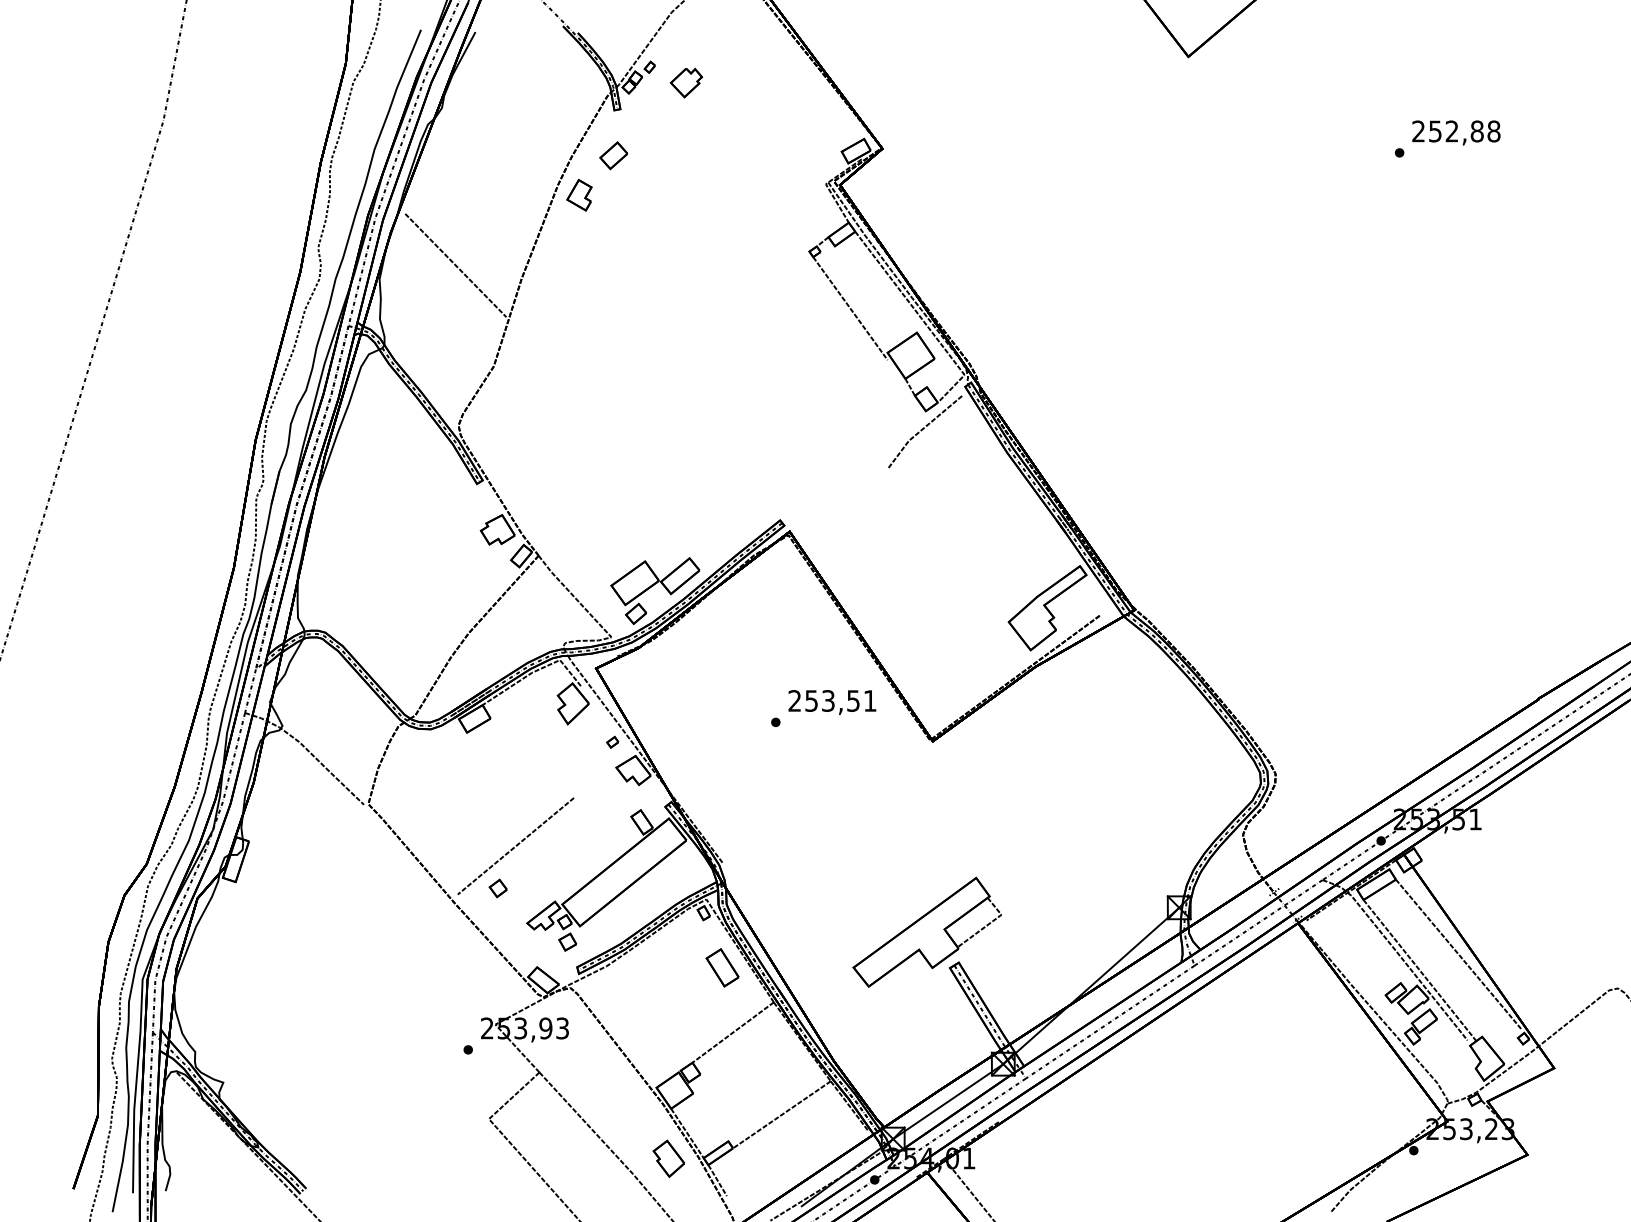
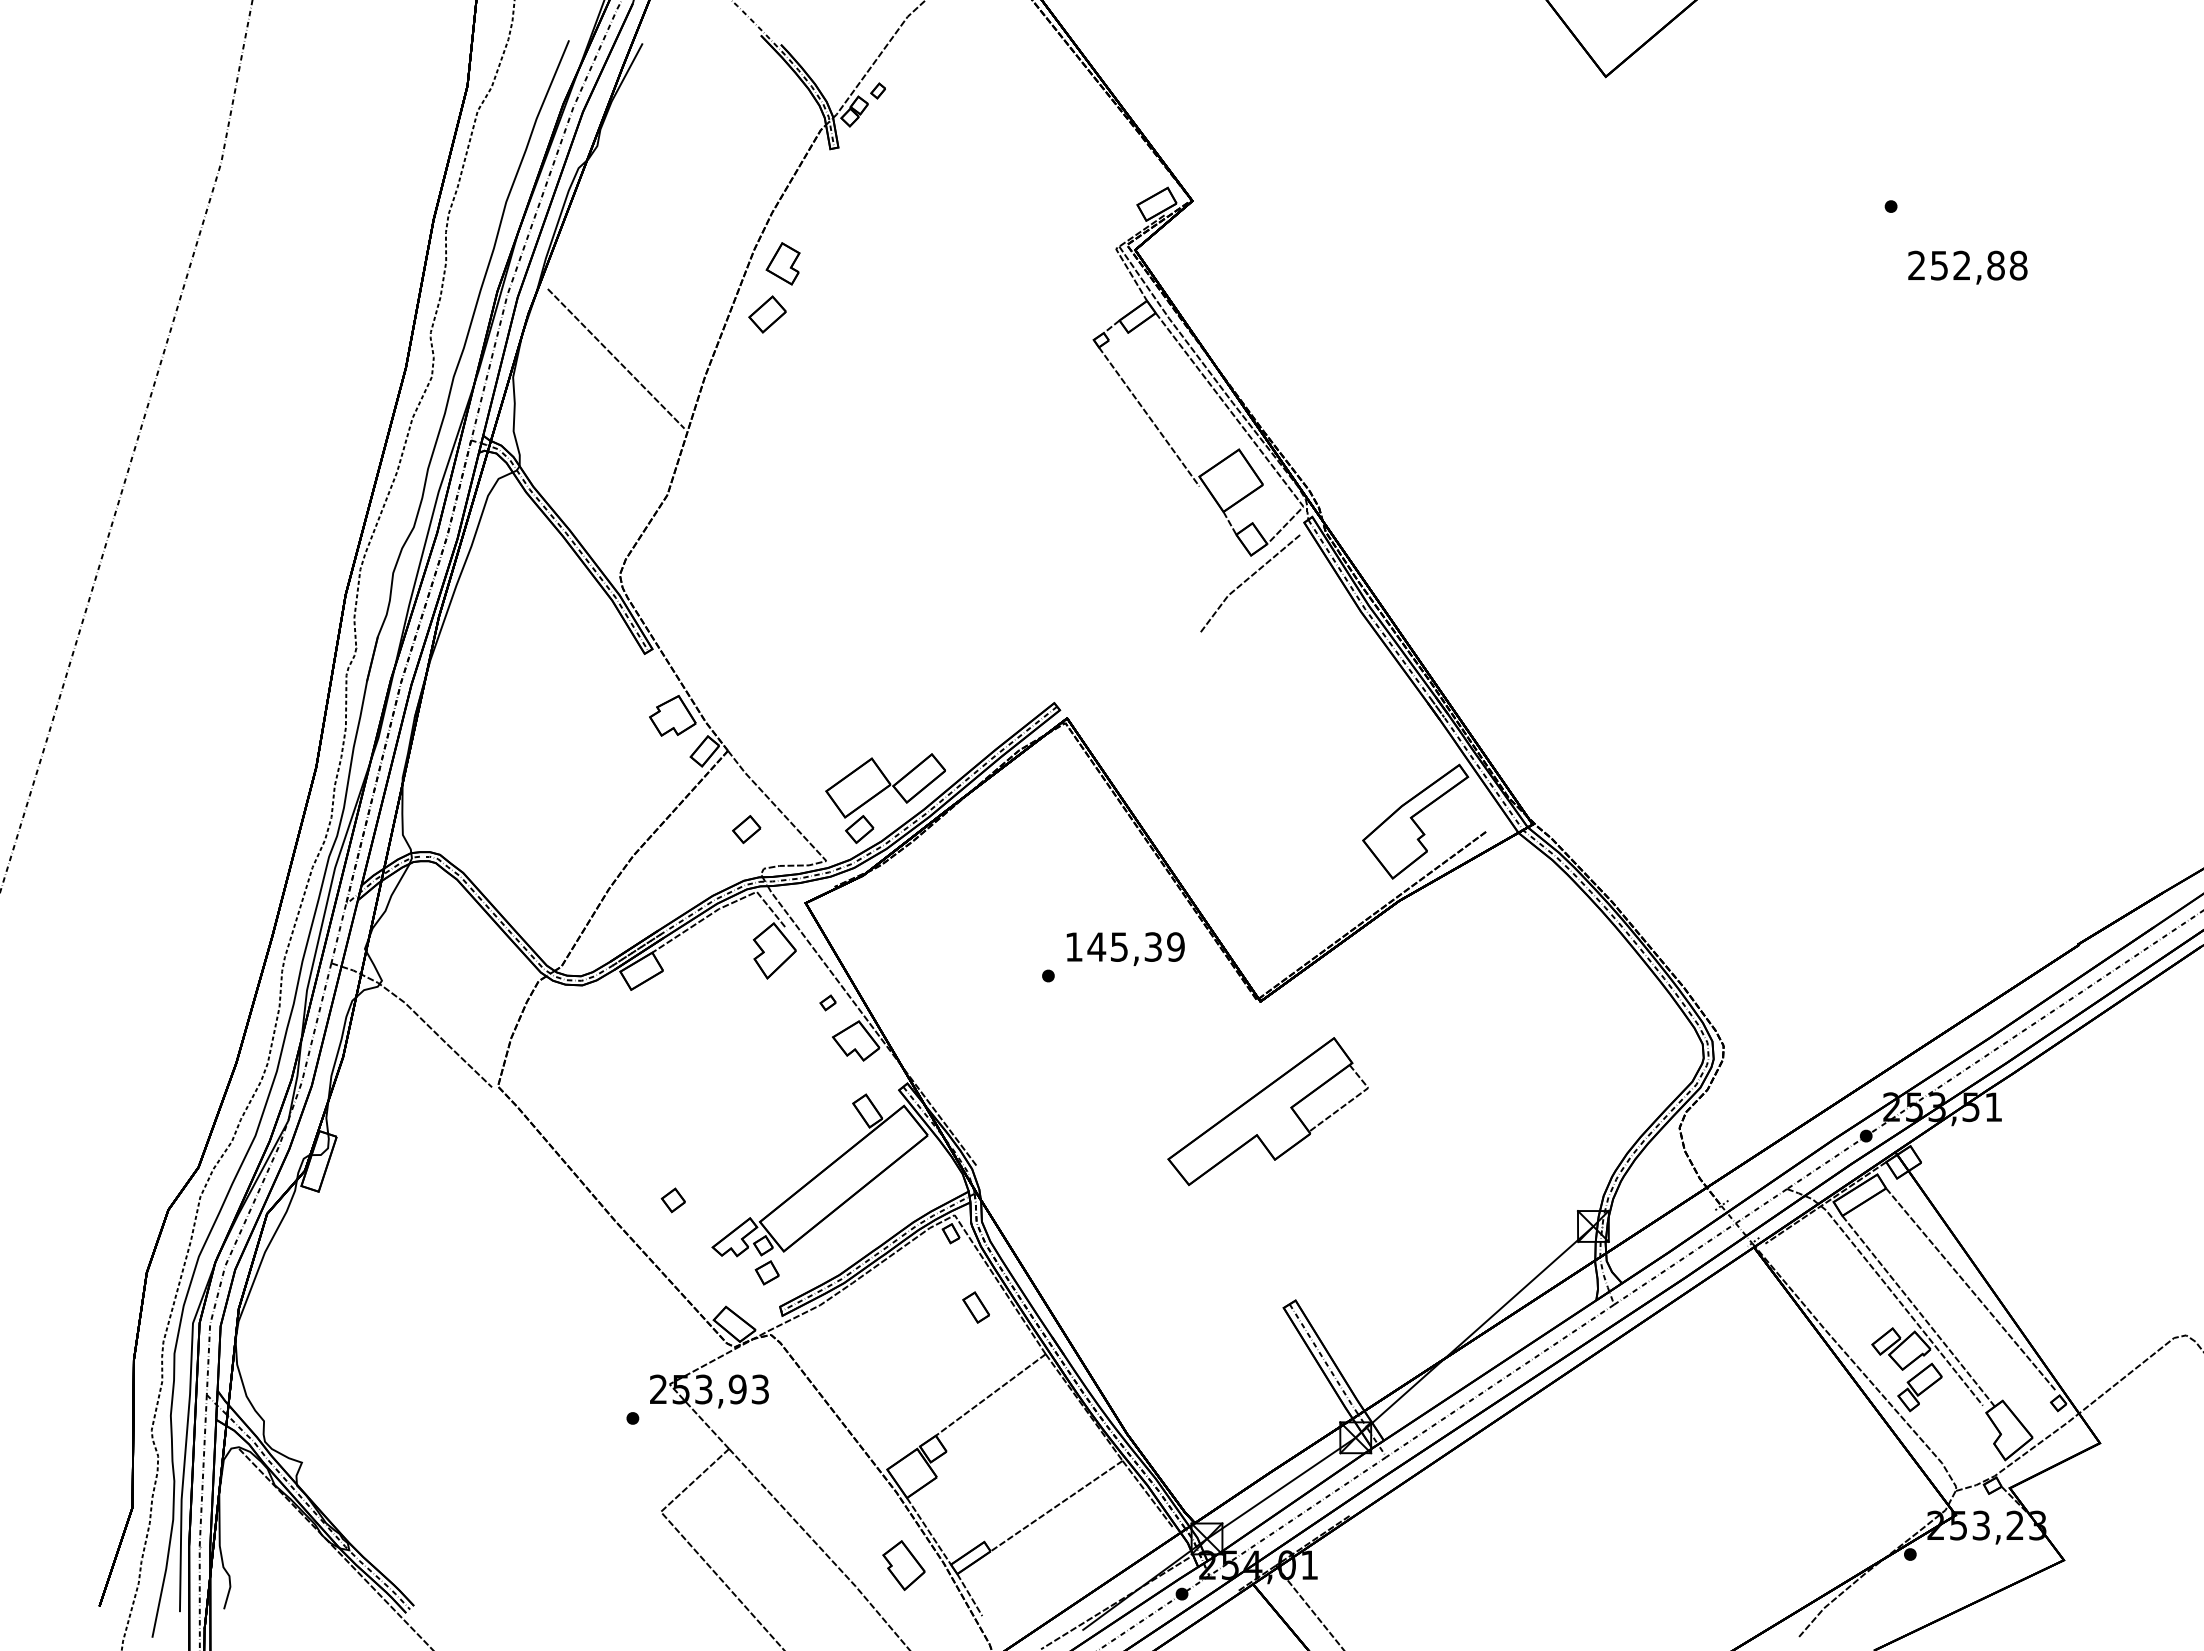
part: (686, 83) -> (927, 112), removed
text: (1456, 132) -> (1967, 267), moved
part: (613, 155) -> (767, 314), moved
part: (552, 613) -> (746, 829), added
text: (832, 700) -> (1124, 946), 253,51 -> 145,39
line: (516, 846) -> (697, 1143), removed
part: (926, 932) -> (1267, 1111), moved
part: (721, 967) -> (975, 1307), size x0.6

